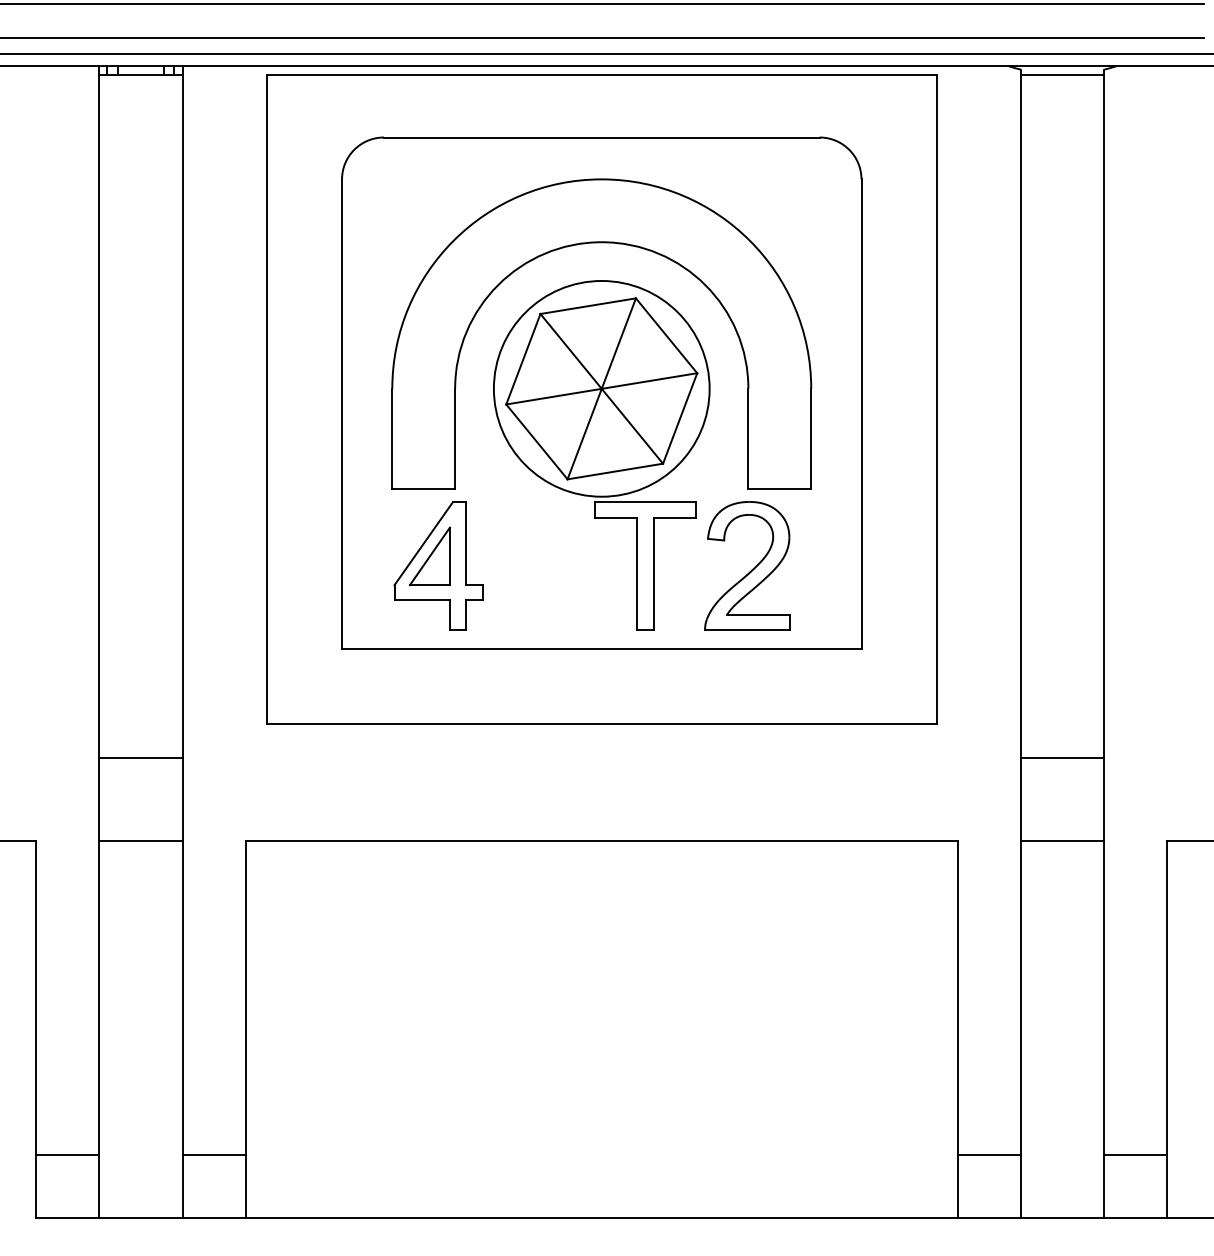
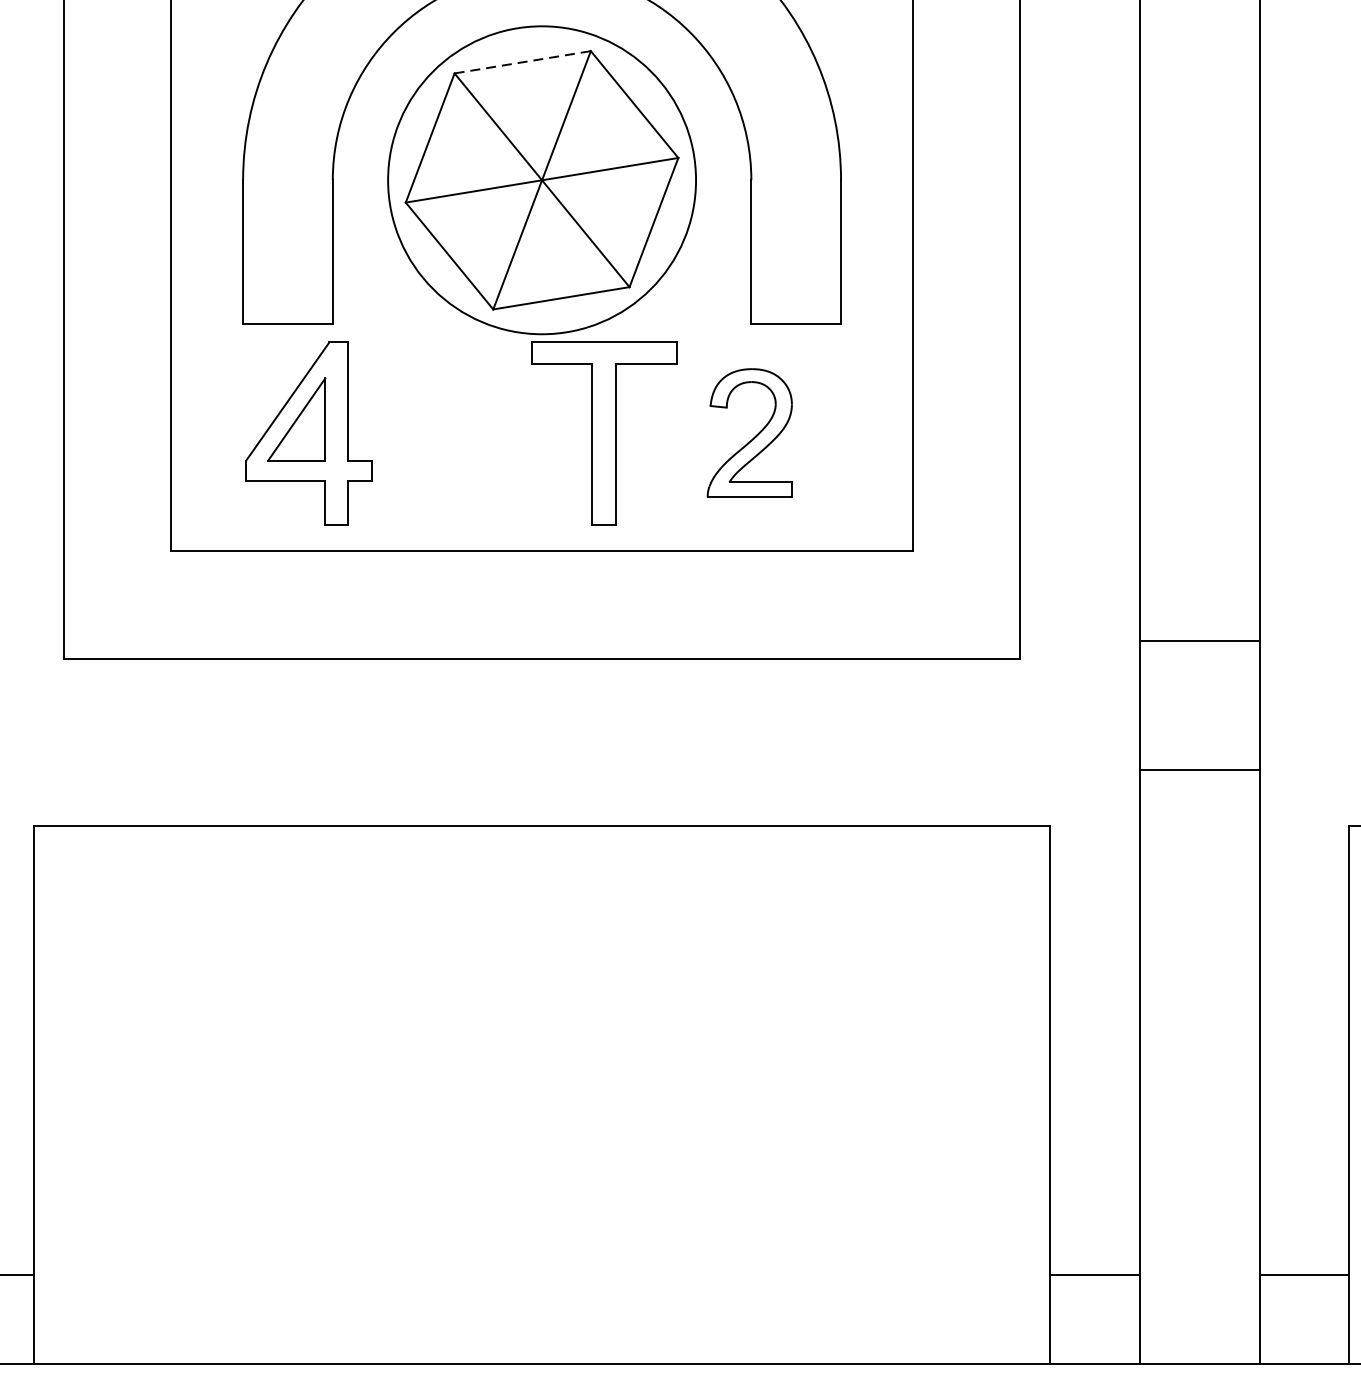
line: (588, 306) -> (523, 62), solid -> dashed
part: (747, 565) -> (750, 432), size x0.7
line: (1062, 757) -> (1199, 640), moved
line: (1062, 841) -> (1199, 770), moved

